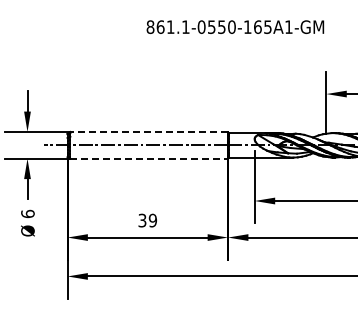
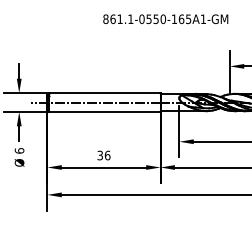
line: (149, 131) -> (105, 92), dashed -> solid
line: (149, 158) -> (105, 111), dashed -> solid
text: (152, 220) -> (107, 155), 39 -> 36

